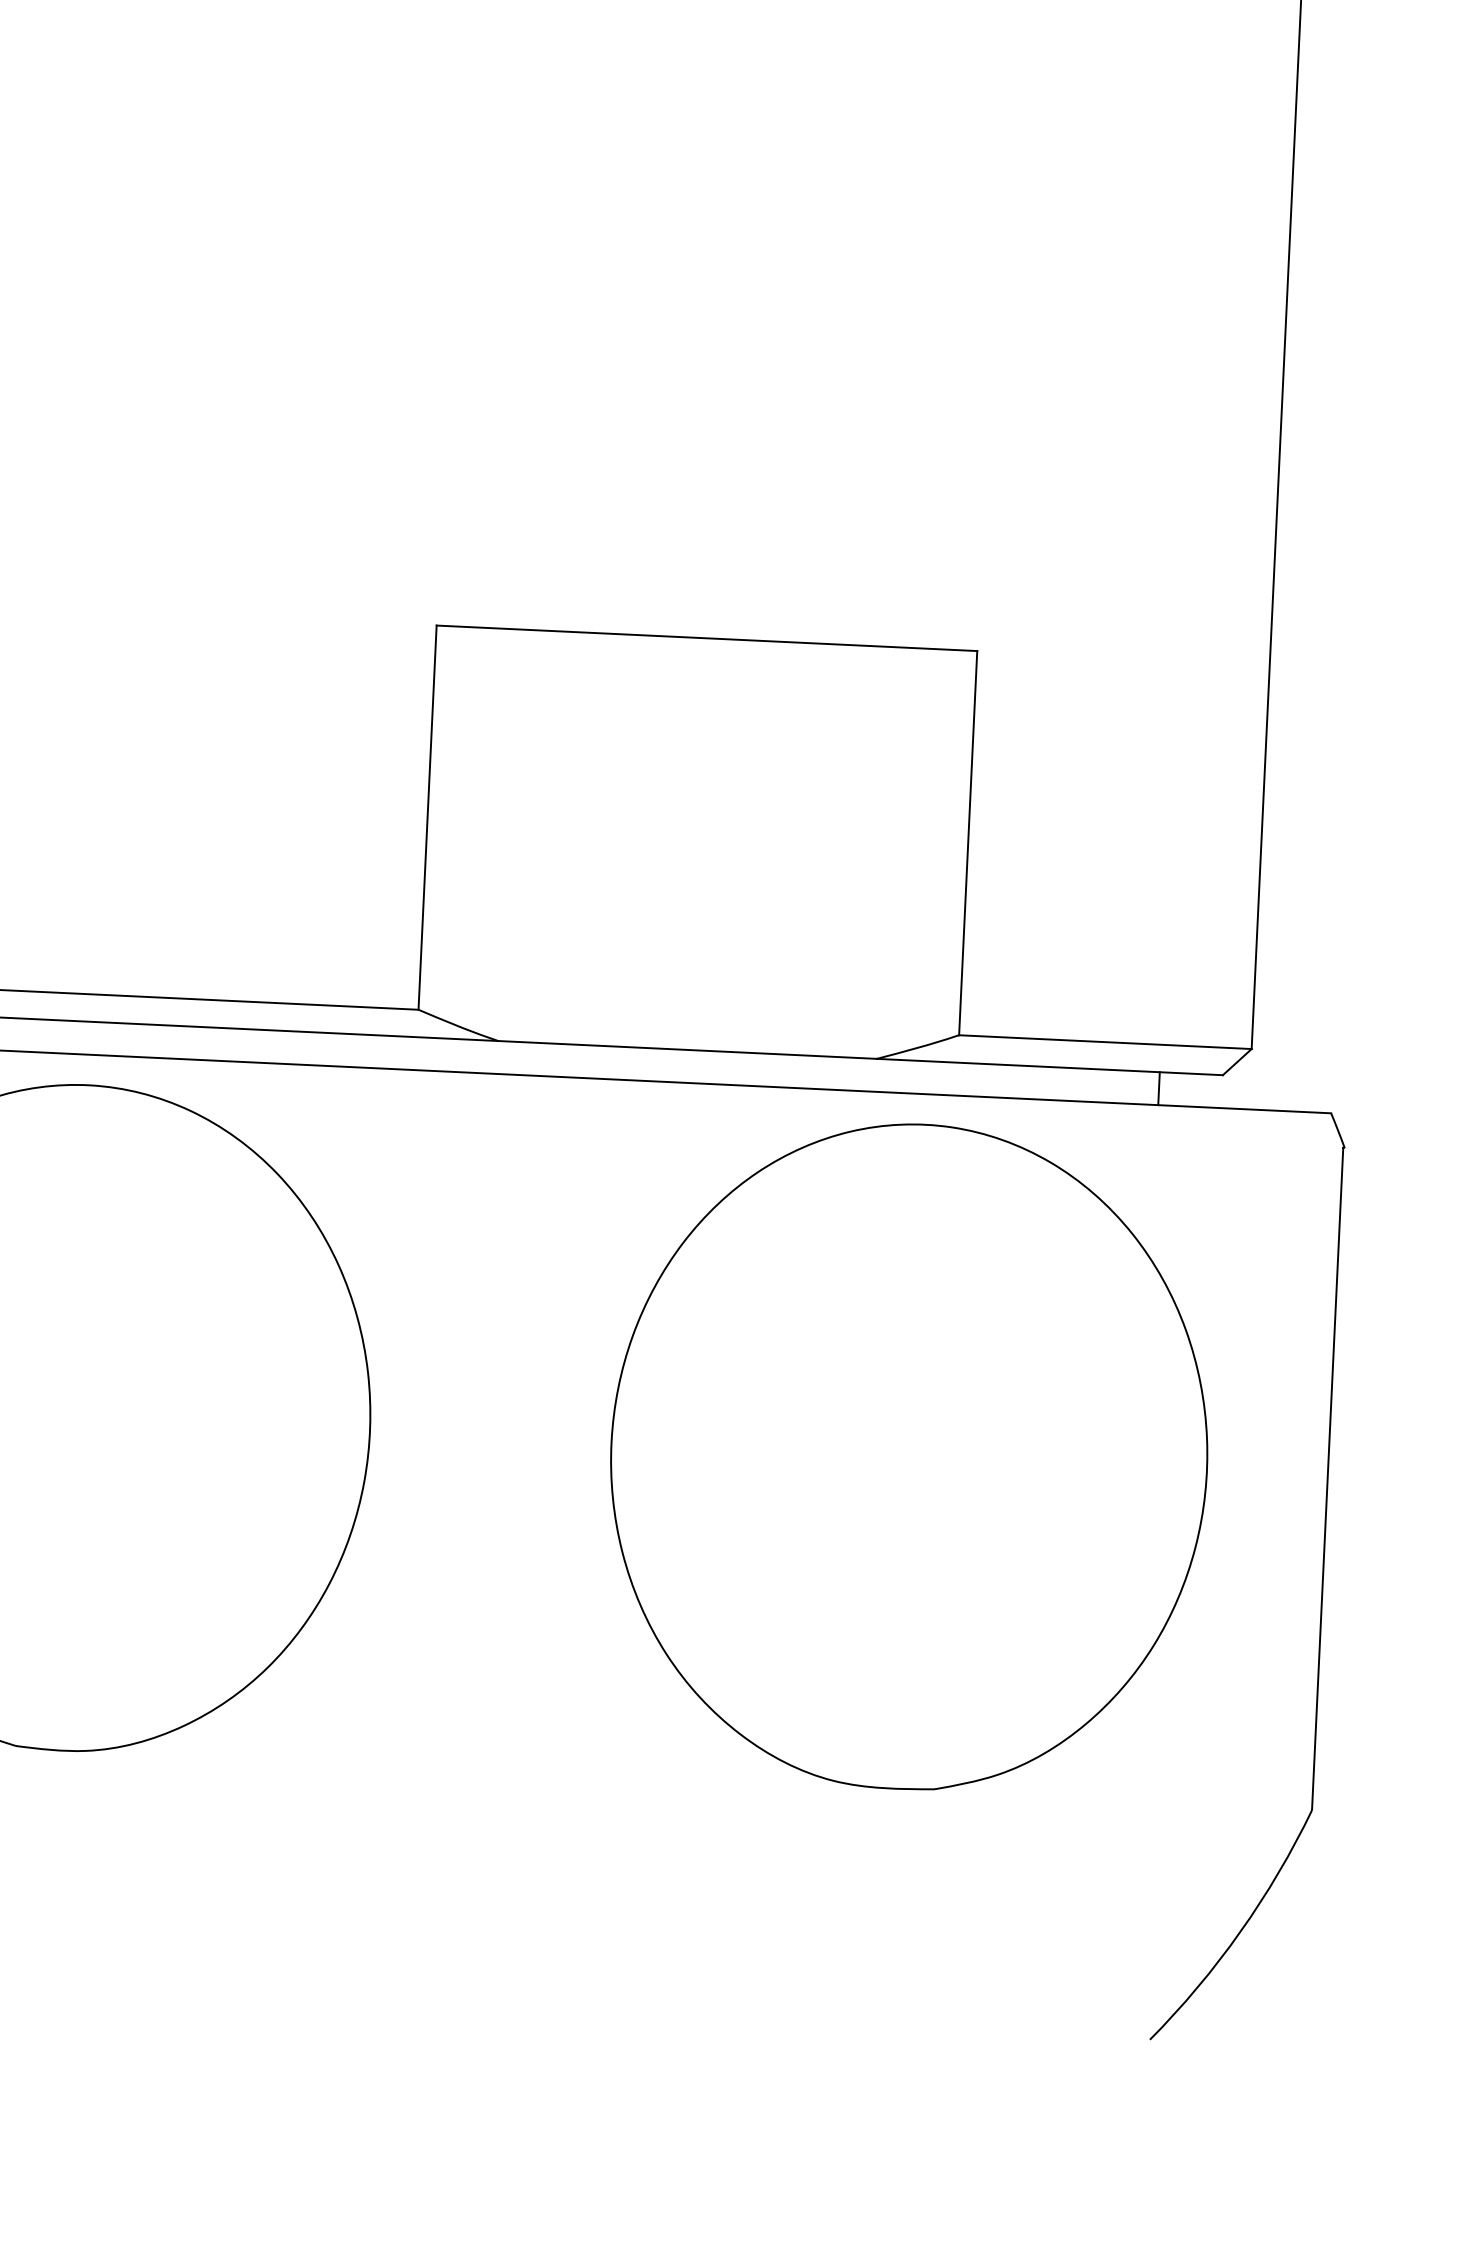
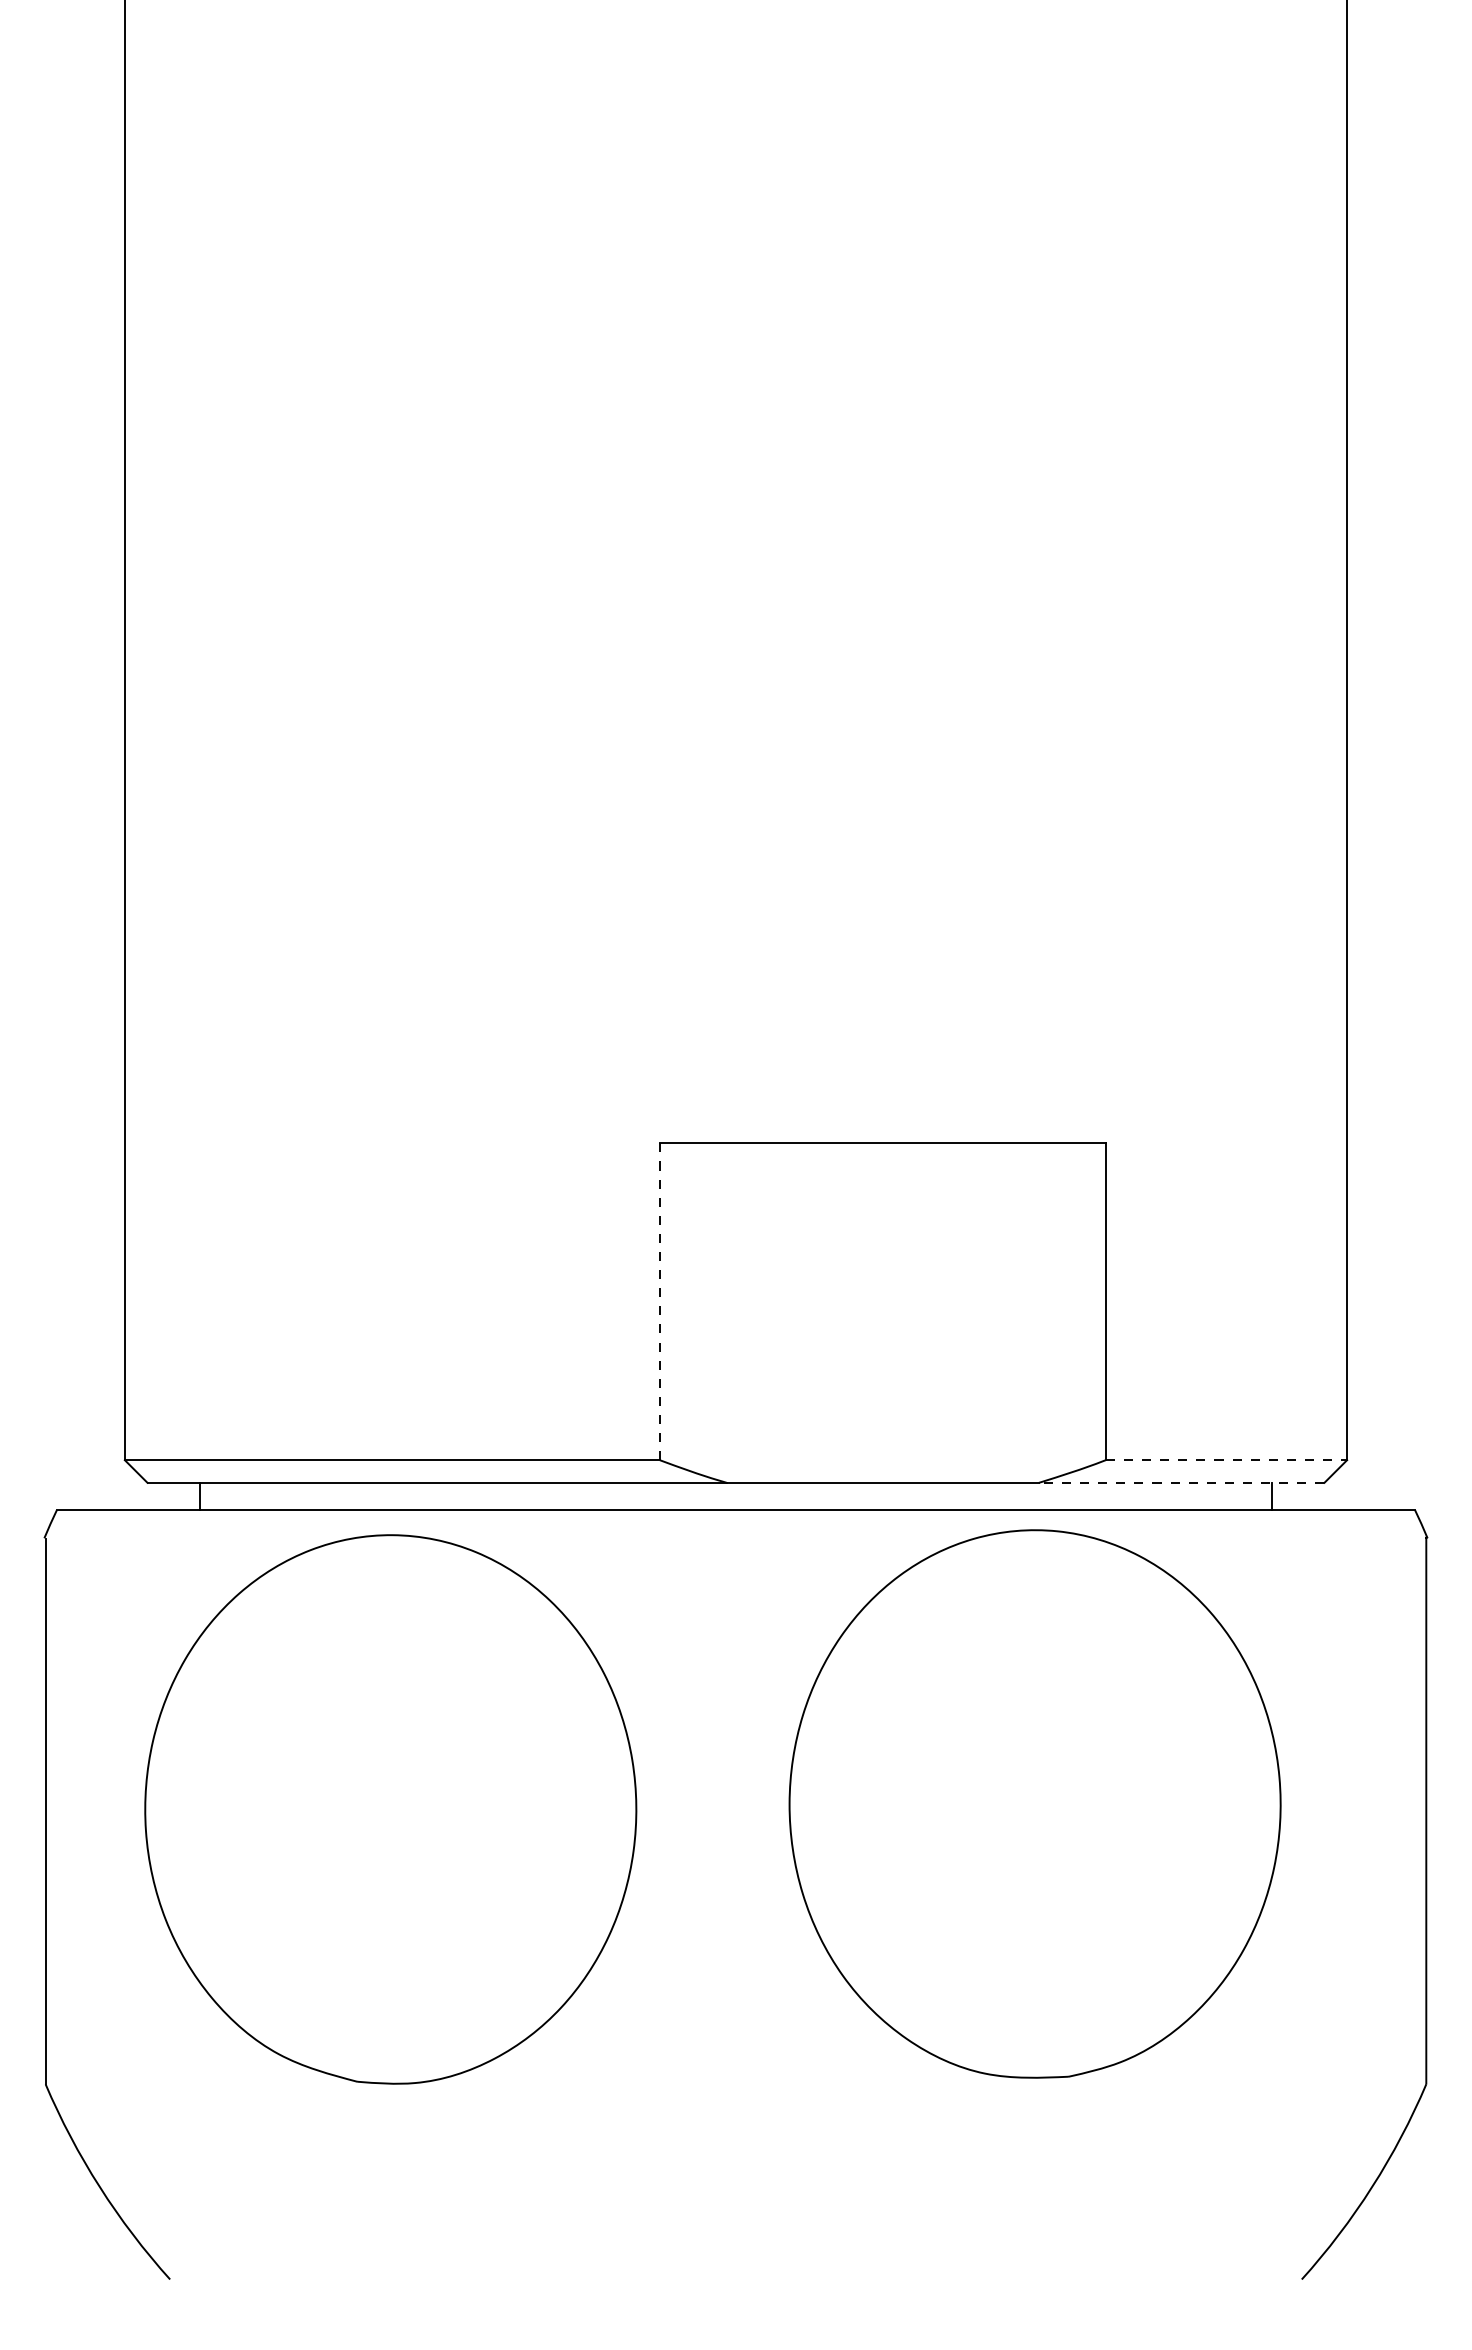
line: (427, 818) -> (659, 1302), solid -> dashed
line: (1105, 1042) -> (1226, 1460), solid -> dashed
line: (1049, 1066) -> (1181, 1482), solid -> dashed
part: (908, 1456) -> (1034, 1803), moved

